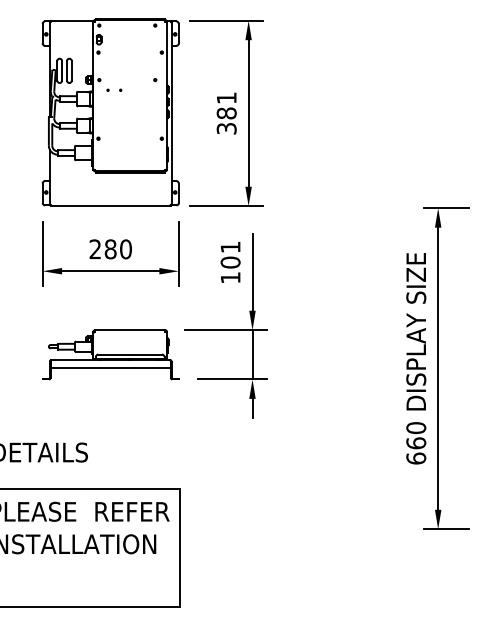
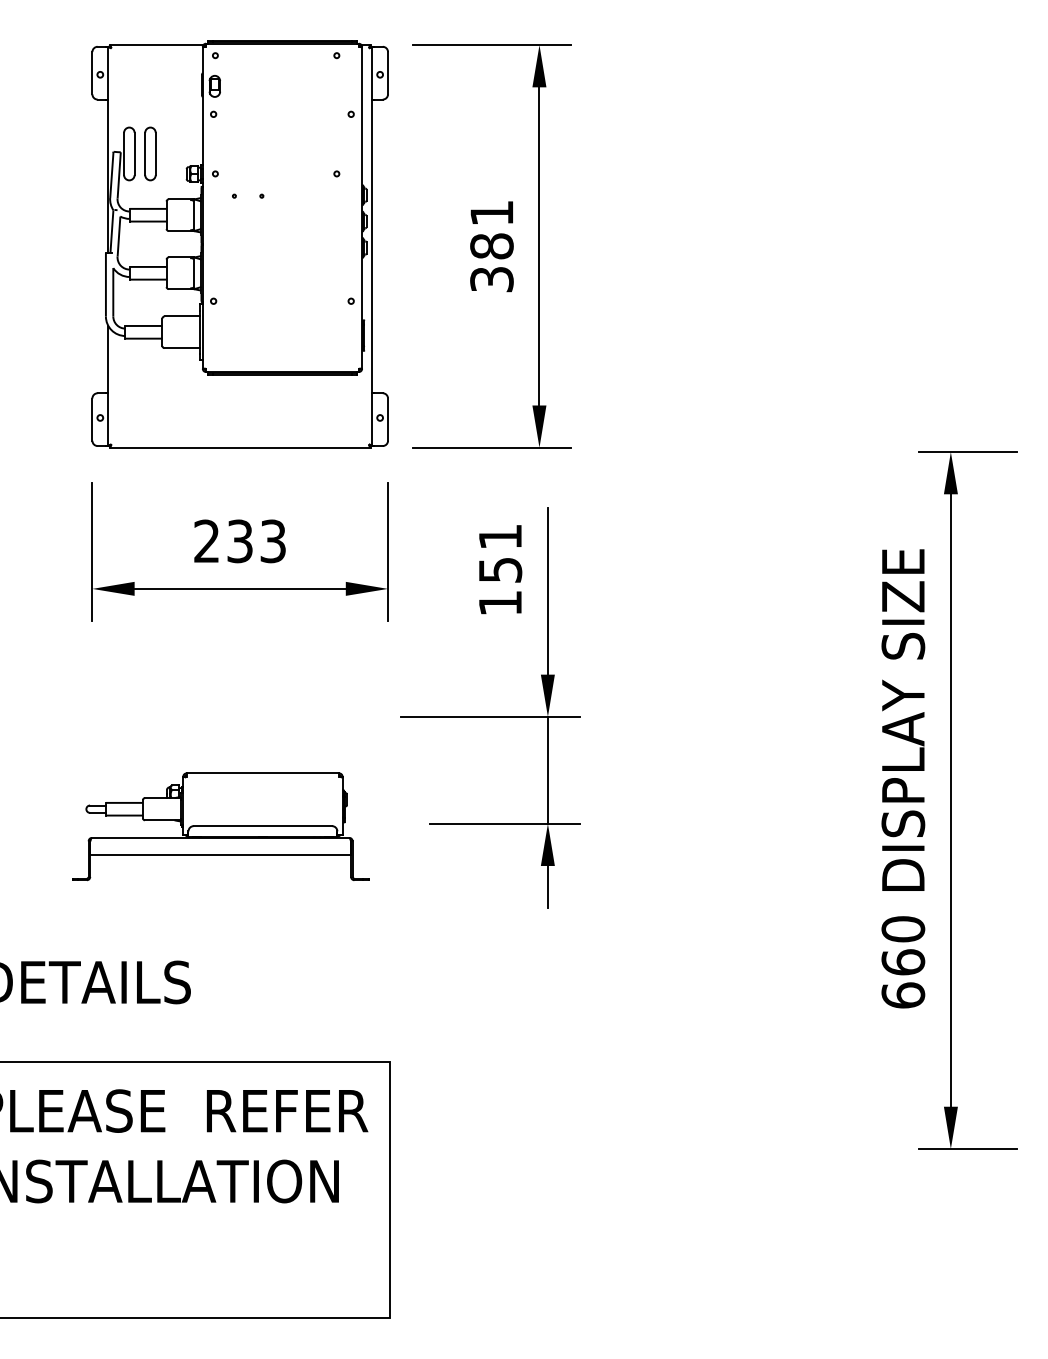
text: (117, 249) -> (254, 541), 280 -> 233
text: (230, 262) -> (500, 569), 101 -> 151
part: (110, 354) -> (220, 826), moved

